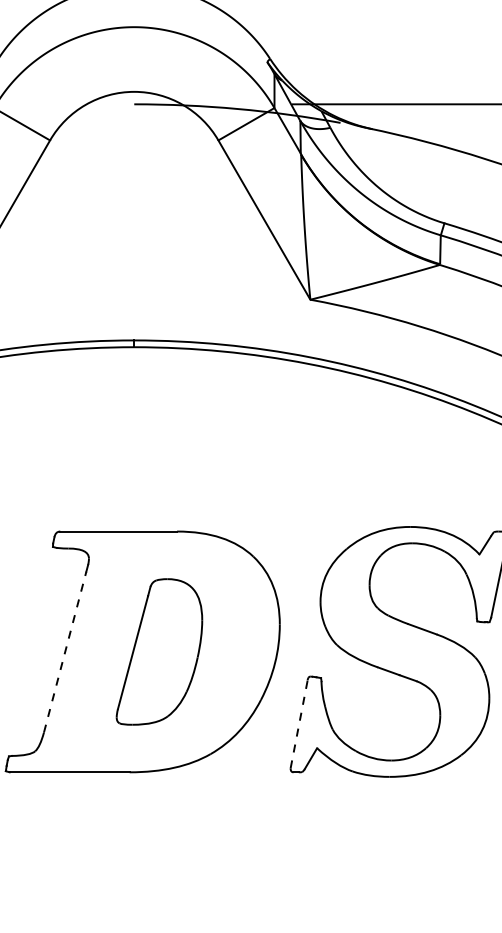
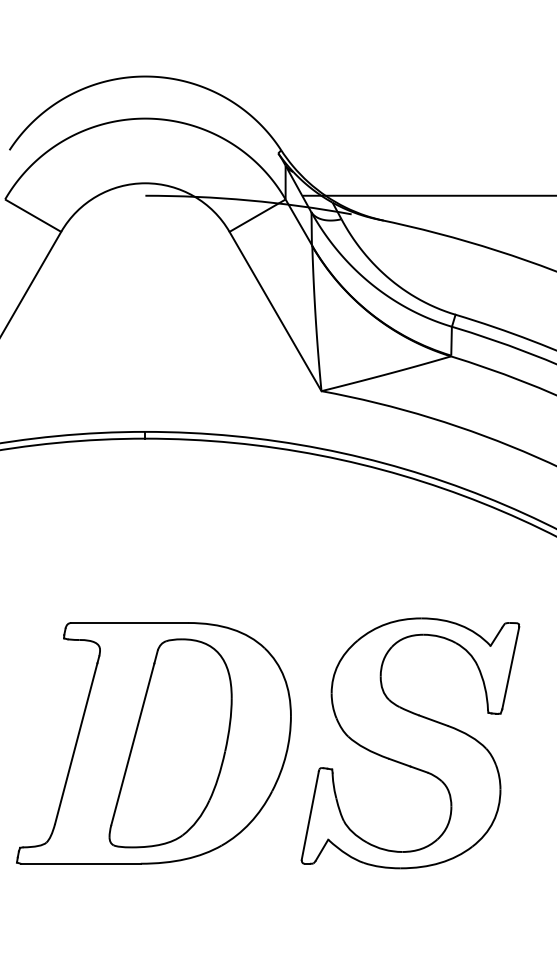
line: (65, 652) -> (76, 743), dashed -> solid
part: (159, 652) -> (170, 743), size x1.43
line: (299, 724) -> (310, 815), dashed -> solid

